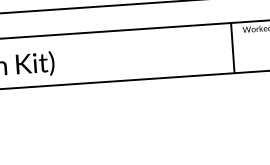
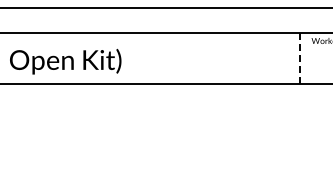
line: (232, 48) -> (300, 58), solid -> dashed

